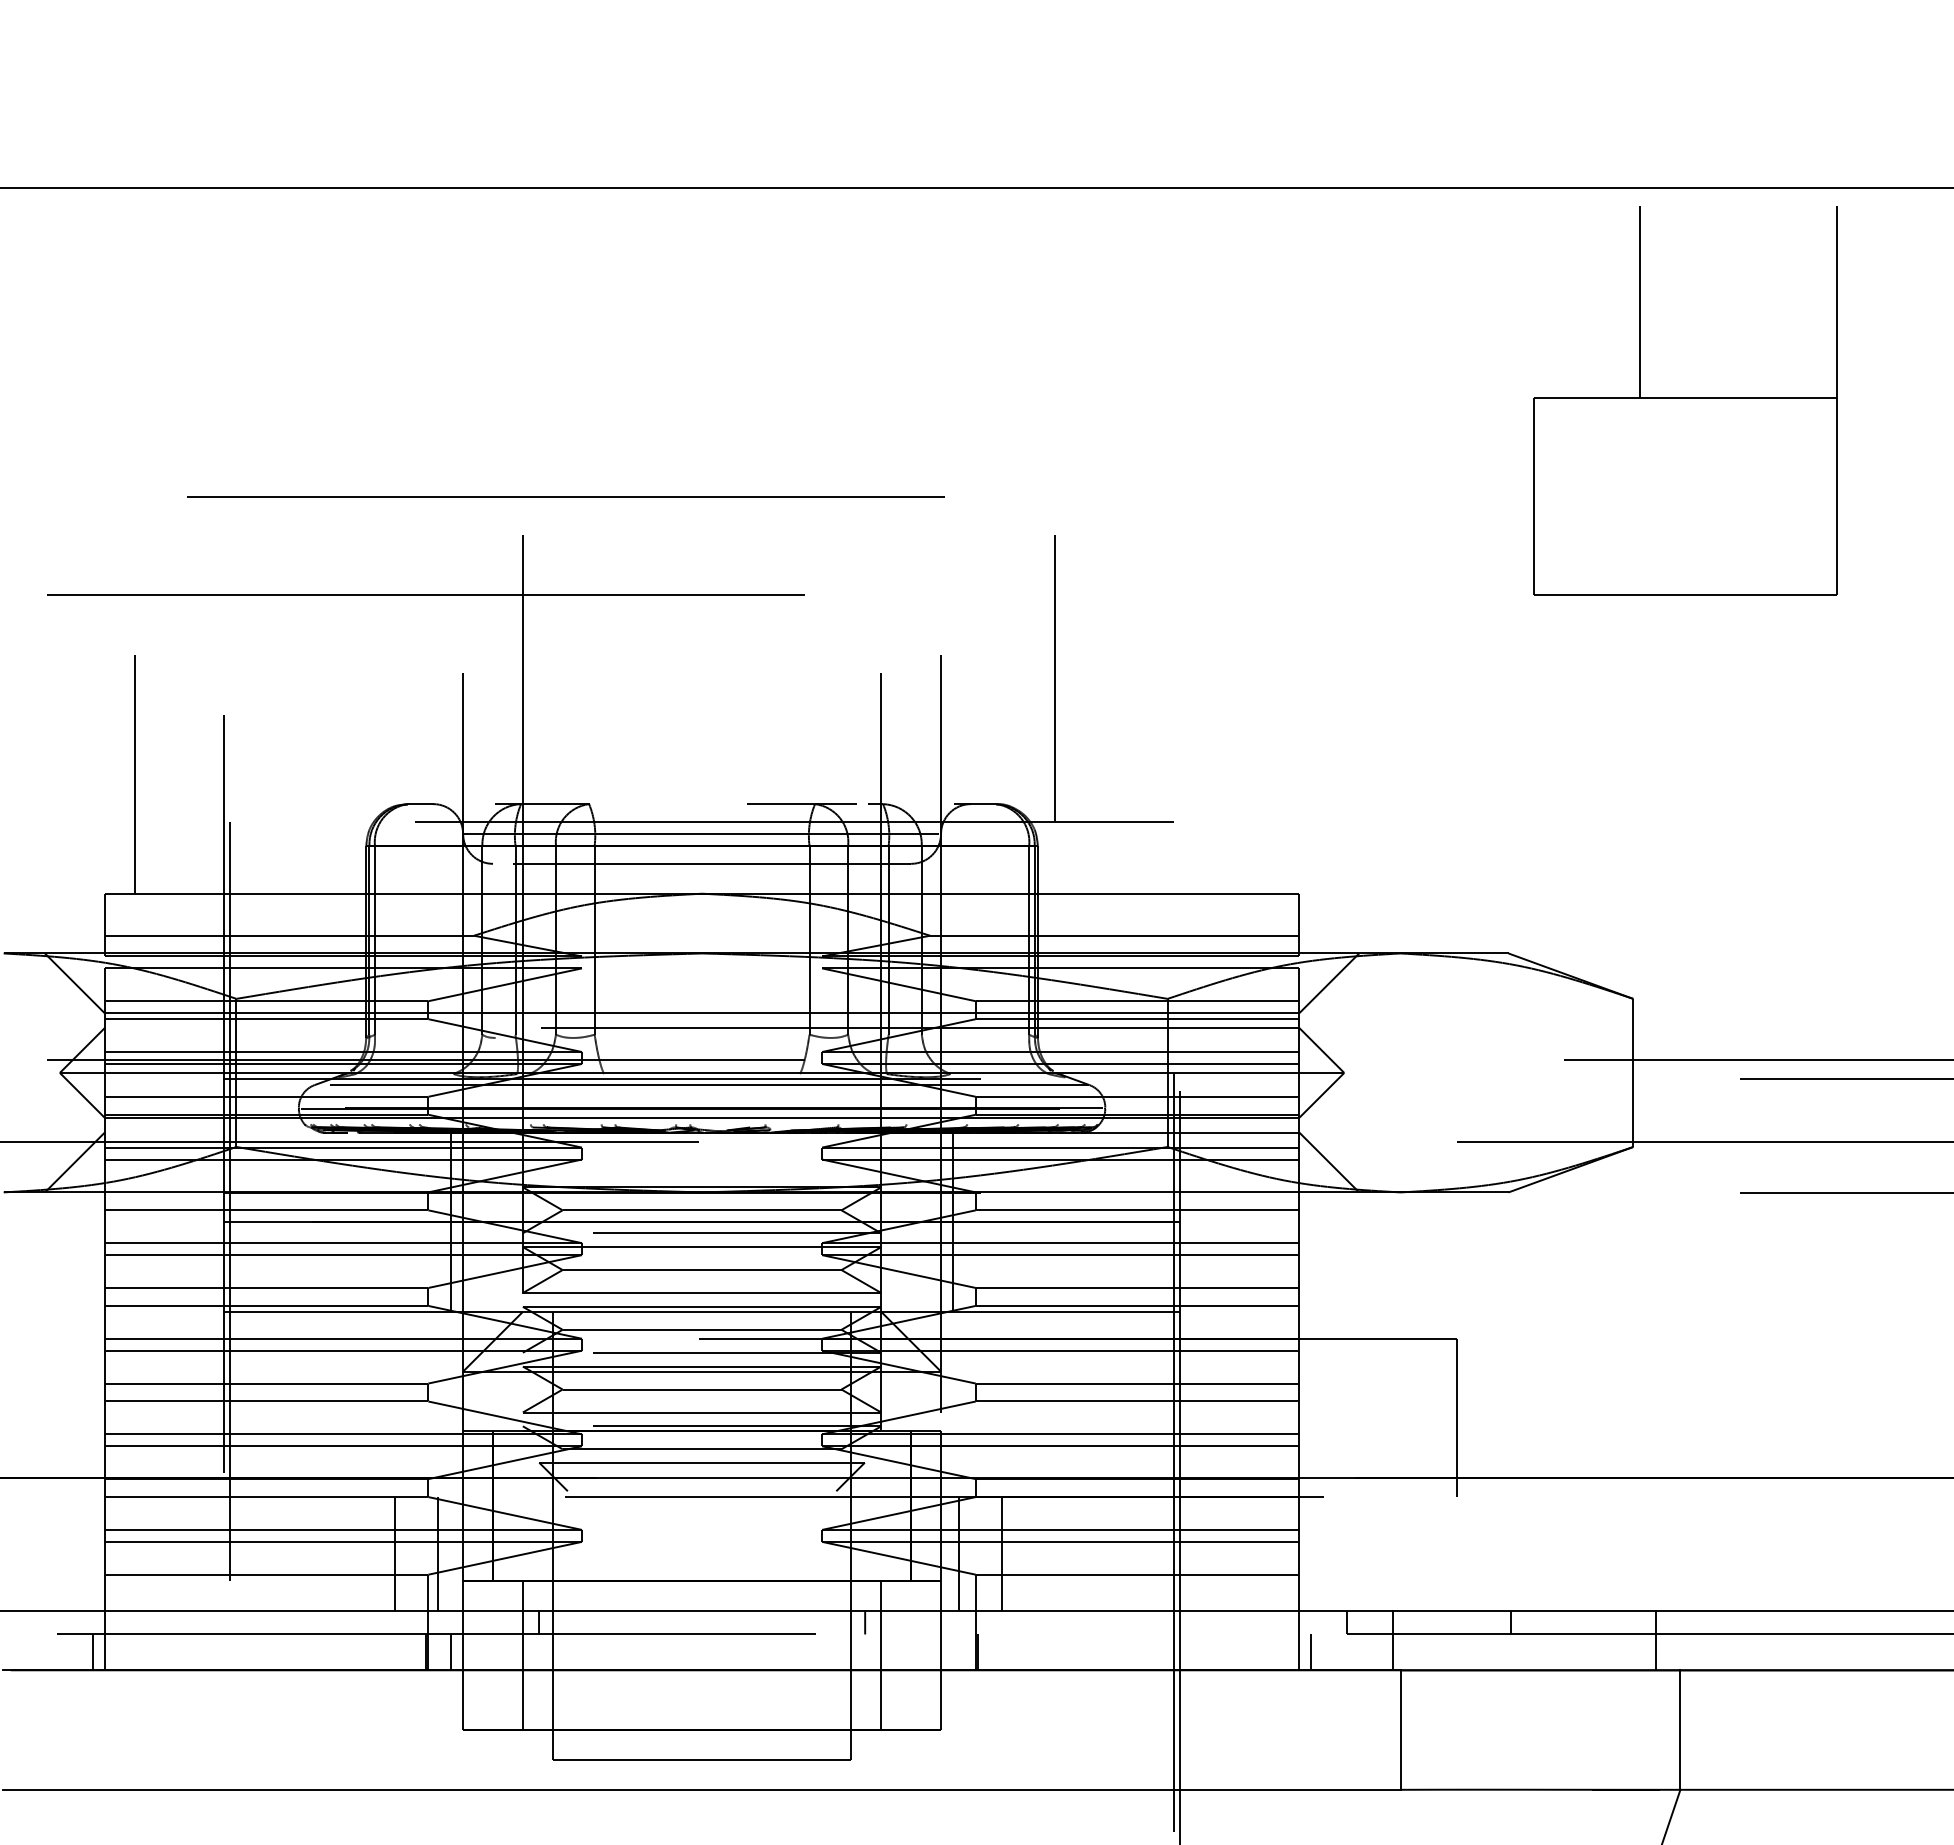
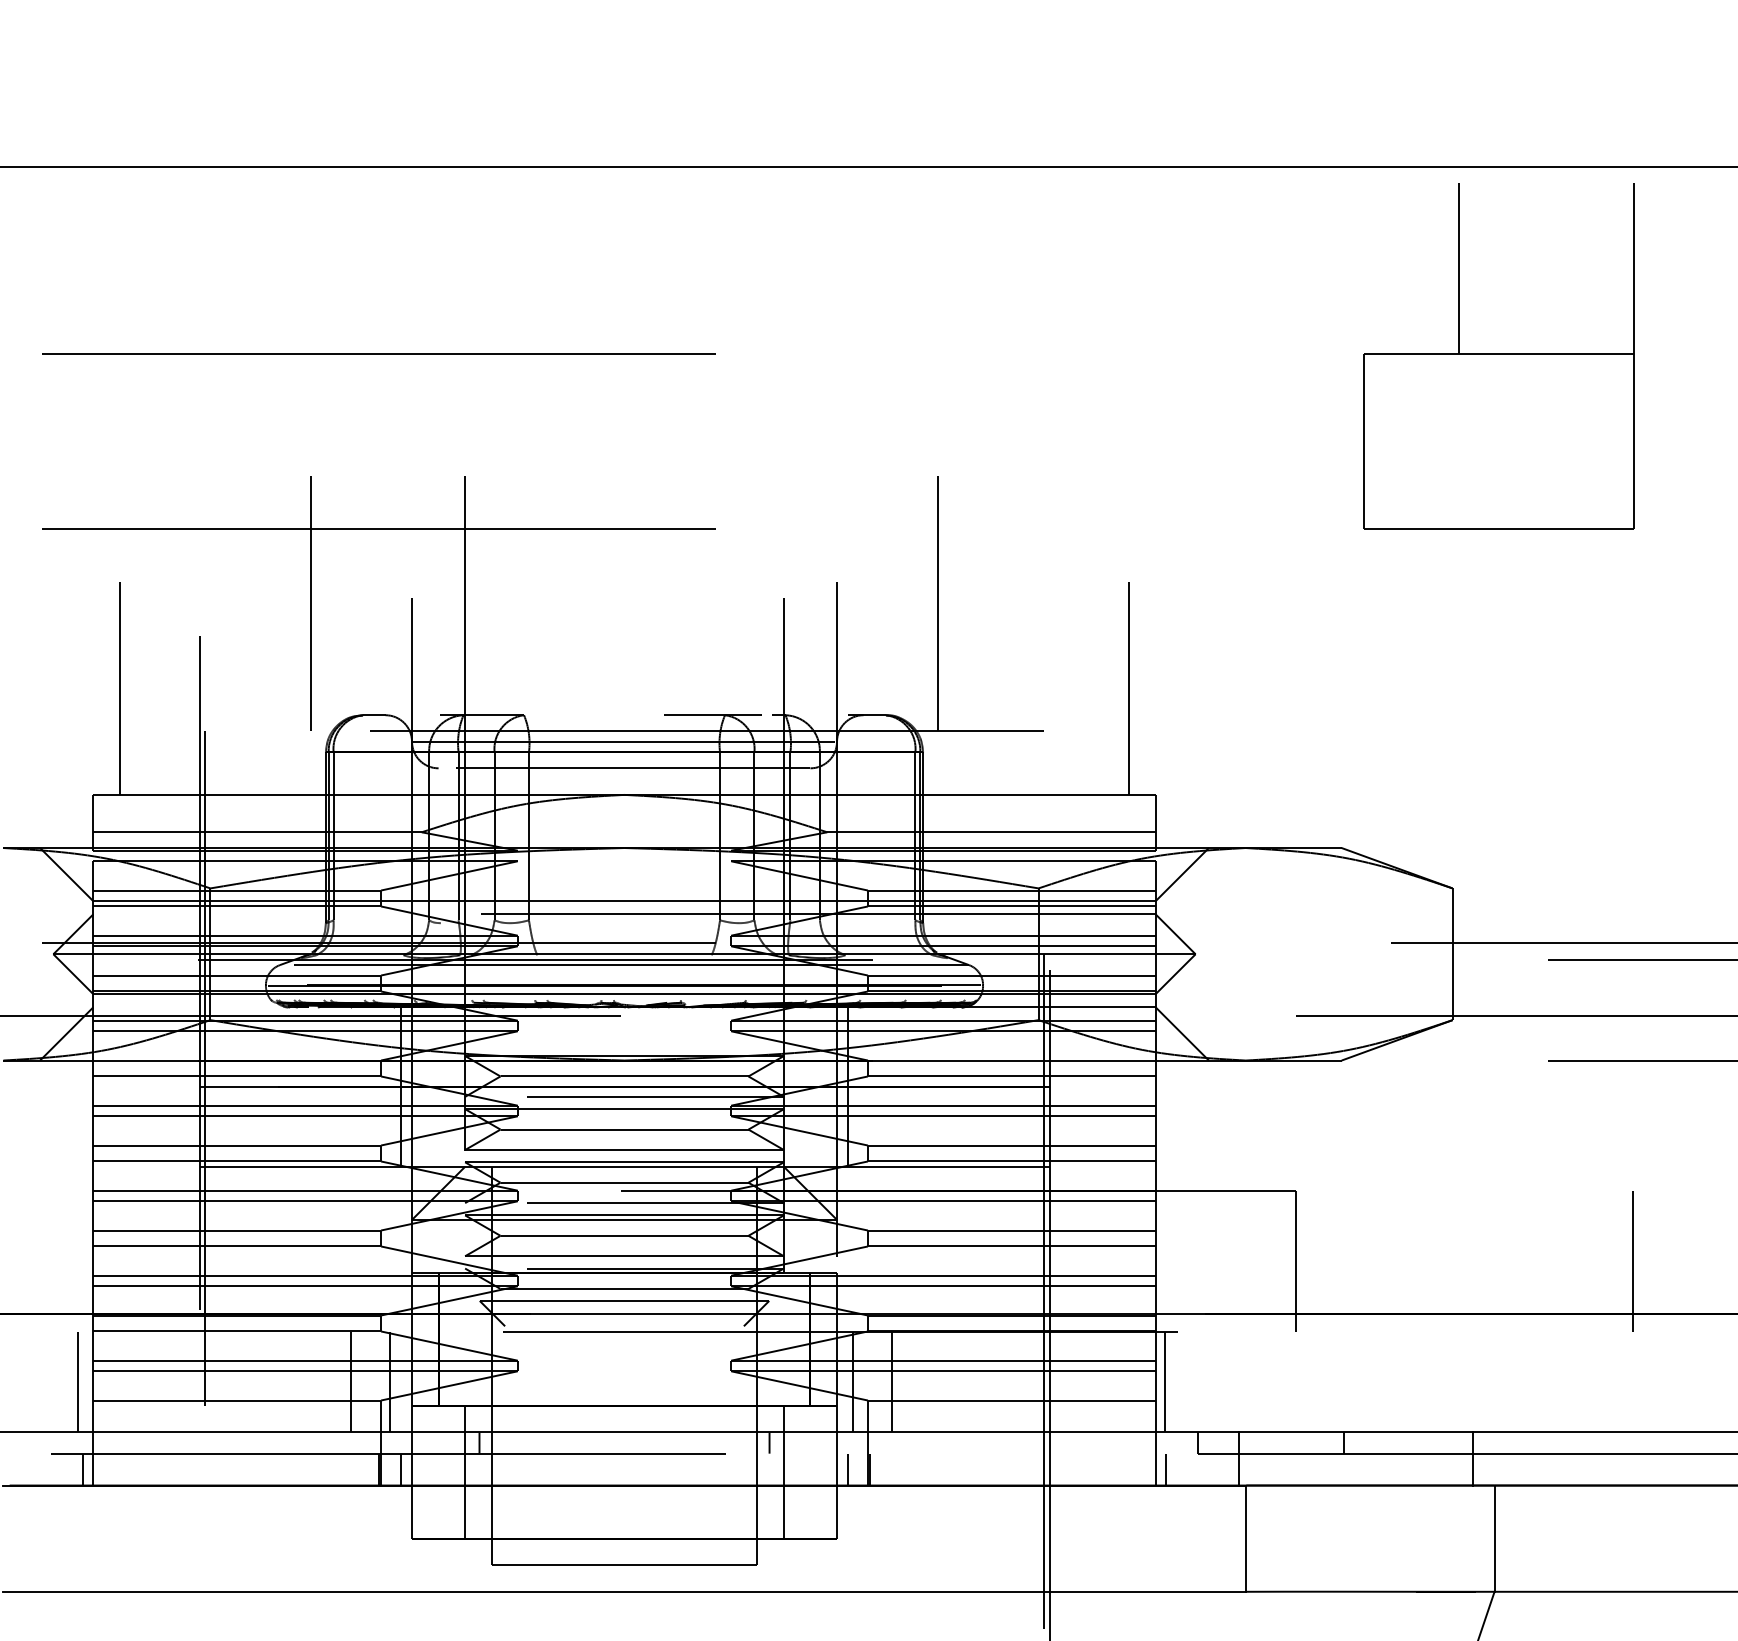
line: (565, 496) -> (378, 353), moved
line: (349, 678) -> (310, 603), added
line: (1269, 773) -> (1129, 687), added
line: (1836, 1418) -> (1633, 1261), added
line: (87, 1553) -> (77, 1381), added
line: (1309, 1553) -> (1164, 1381), added
line: (952, 1652) -> (847, 1469), added

